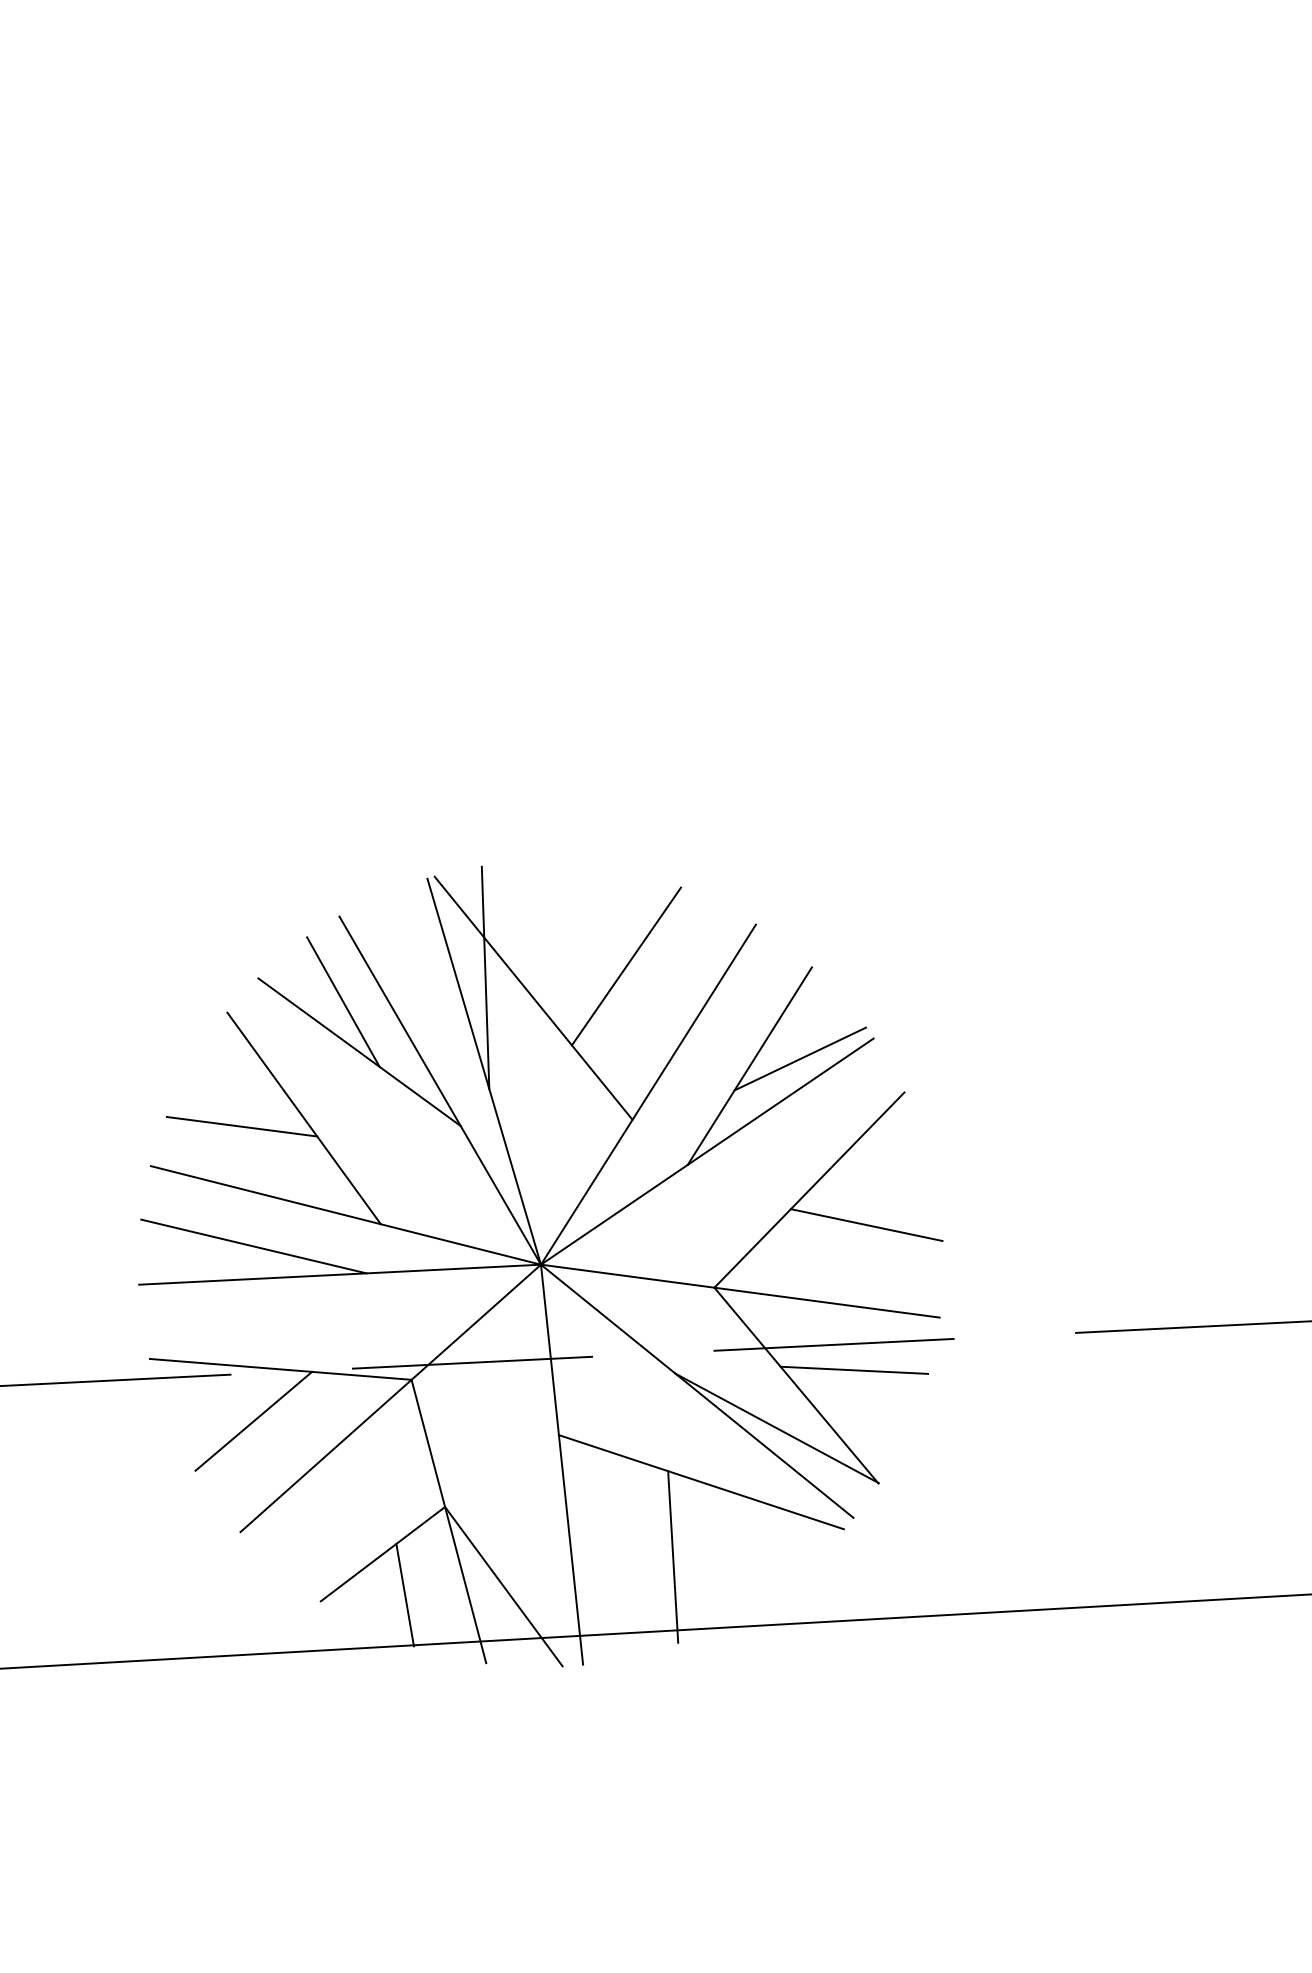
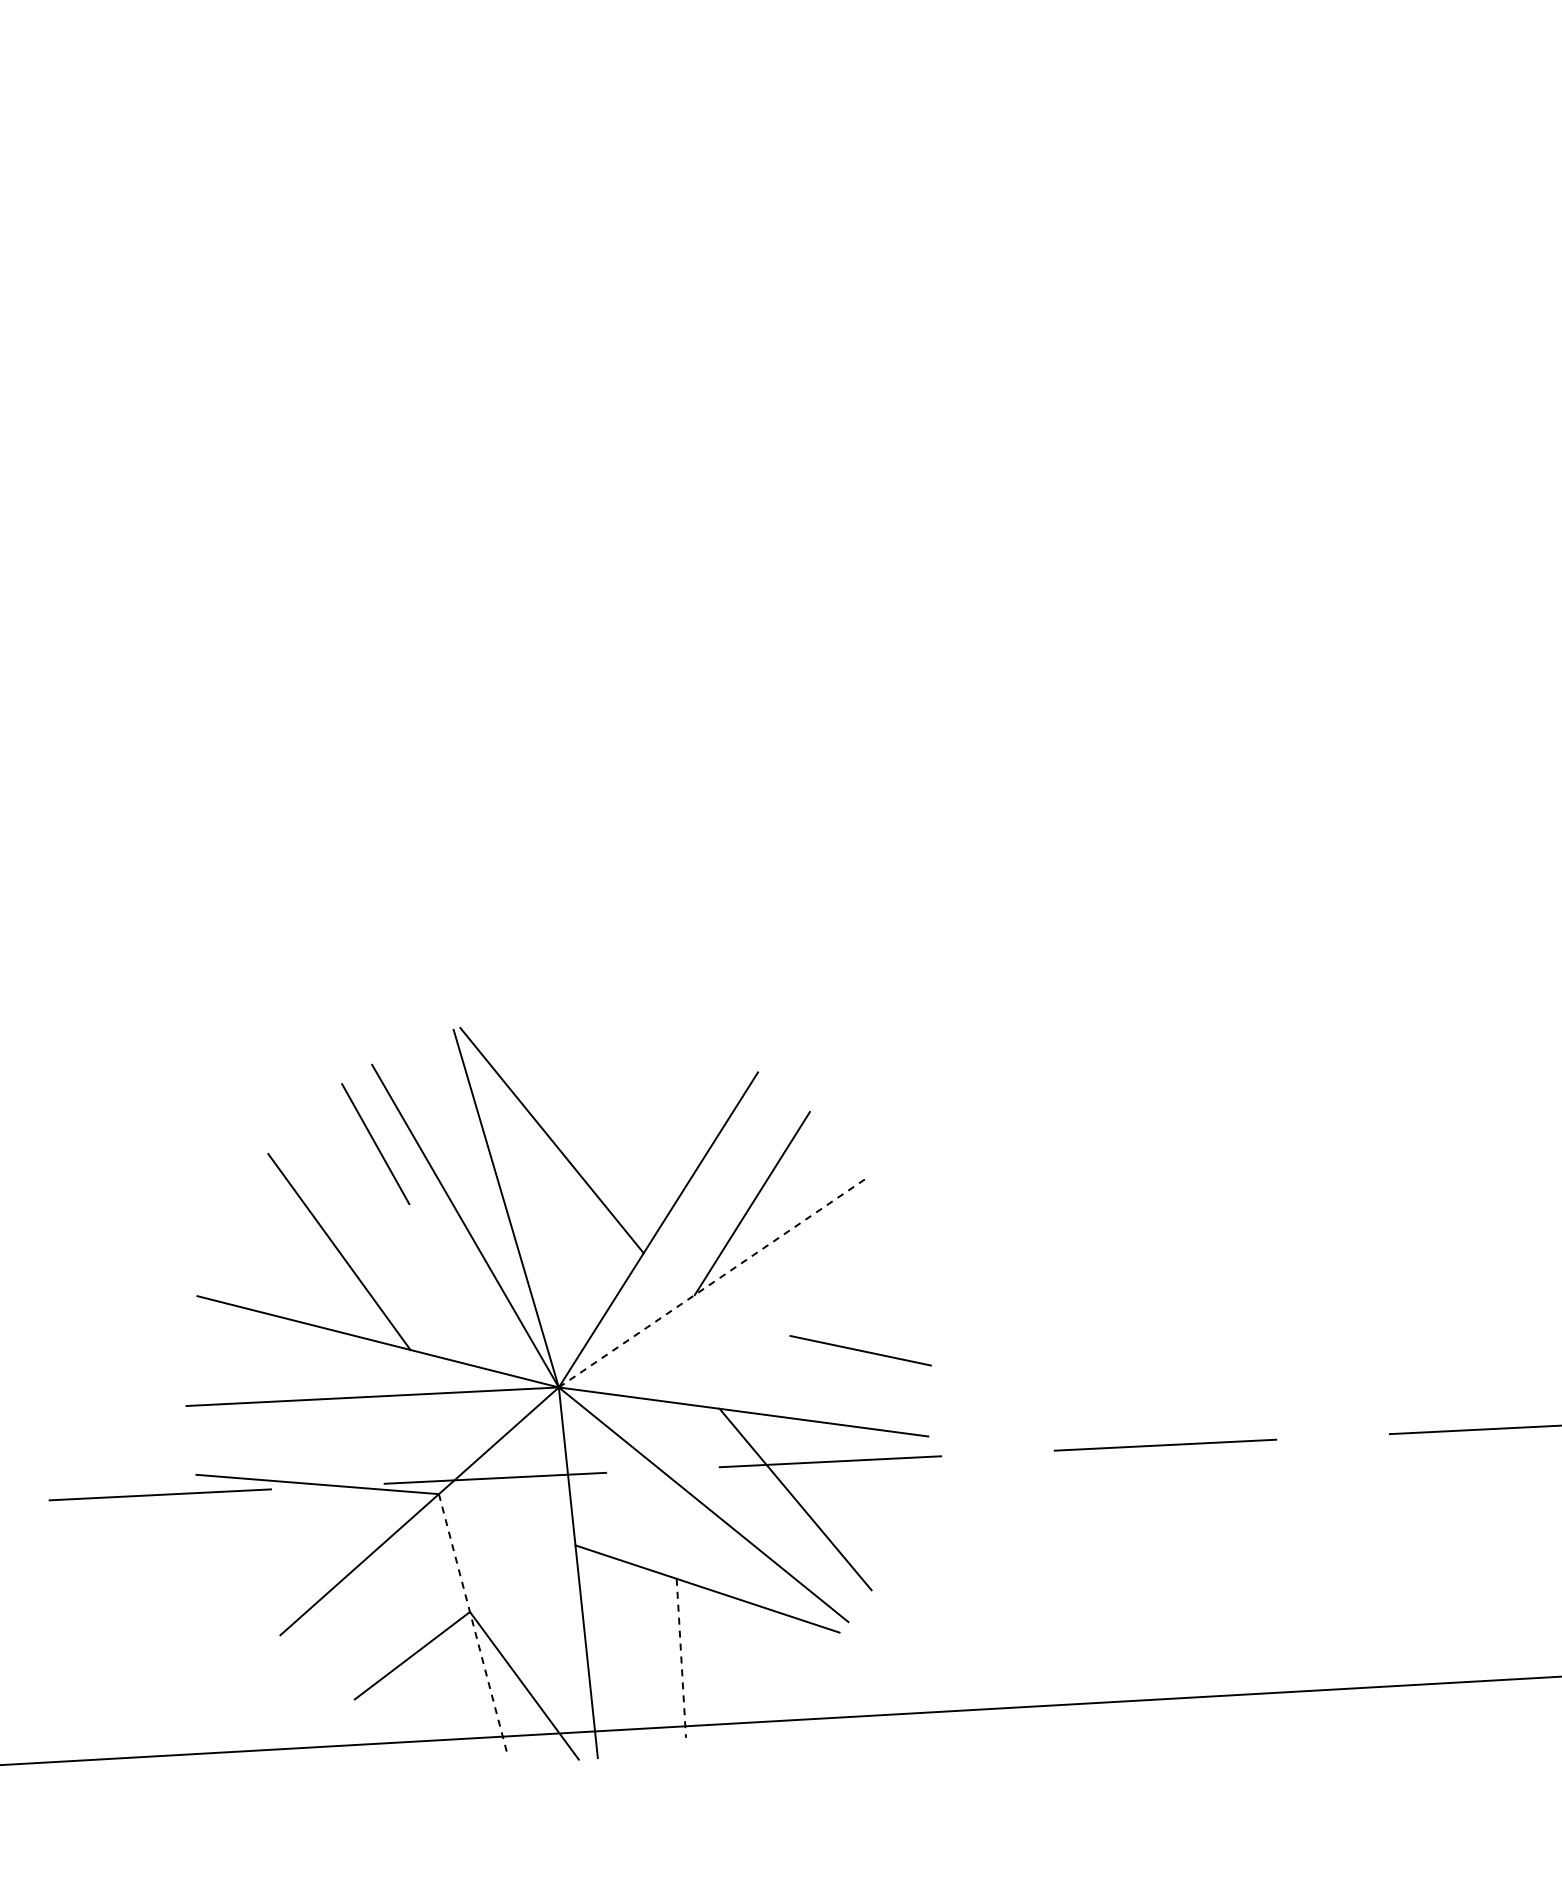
line: (625, 966) -> (637, 1111), removed
line: (485, 977) -> (507, 1121), removed
line: (359, 1052) -> (390, 1190), removed
line: (800, 1058) -> (799, 1196), removed
line: (241, 1126) -> (281, 1259), removed
line: (707, 1151) -> (713, 1282), solid -> dashed
line: (809, 1189) -> (807, 1317), removed
line: (253, 1246) -> (292, 1370), removed
line: (853, 1370) -> (848, 1485), removed
line: (253, 1421) -> (292, 1532), removed
line: (776, 1427) -> (777, 1538), removed
line: (448, 1521) -> (473, 1625), solid -> dashed
line: (673, 1557) -> (681, 1658), solid -> dashed
line: (404, 1594) -> (432, 1693), removed

